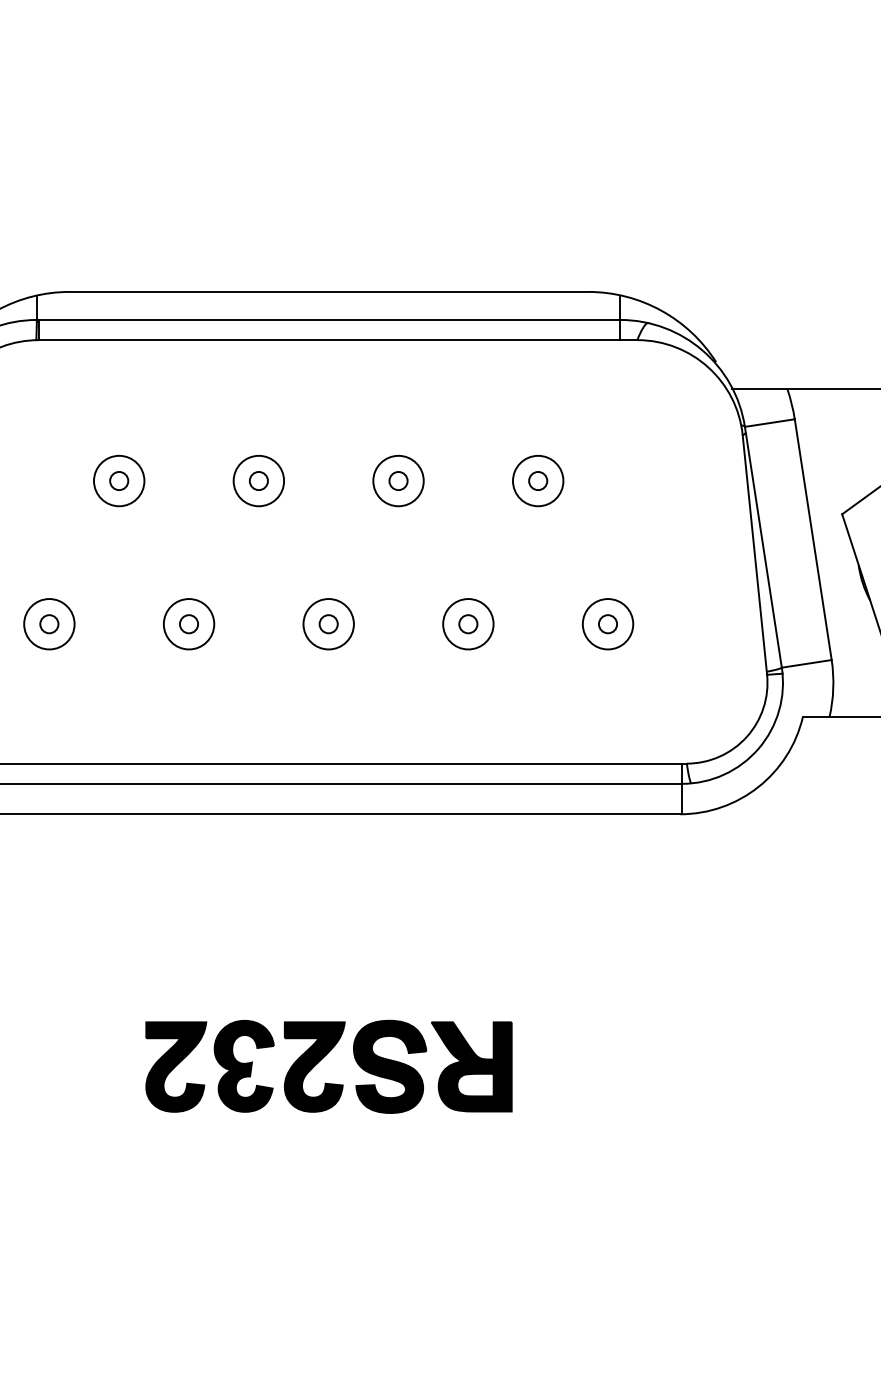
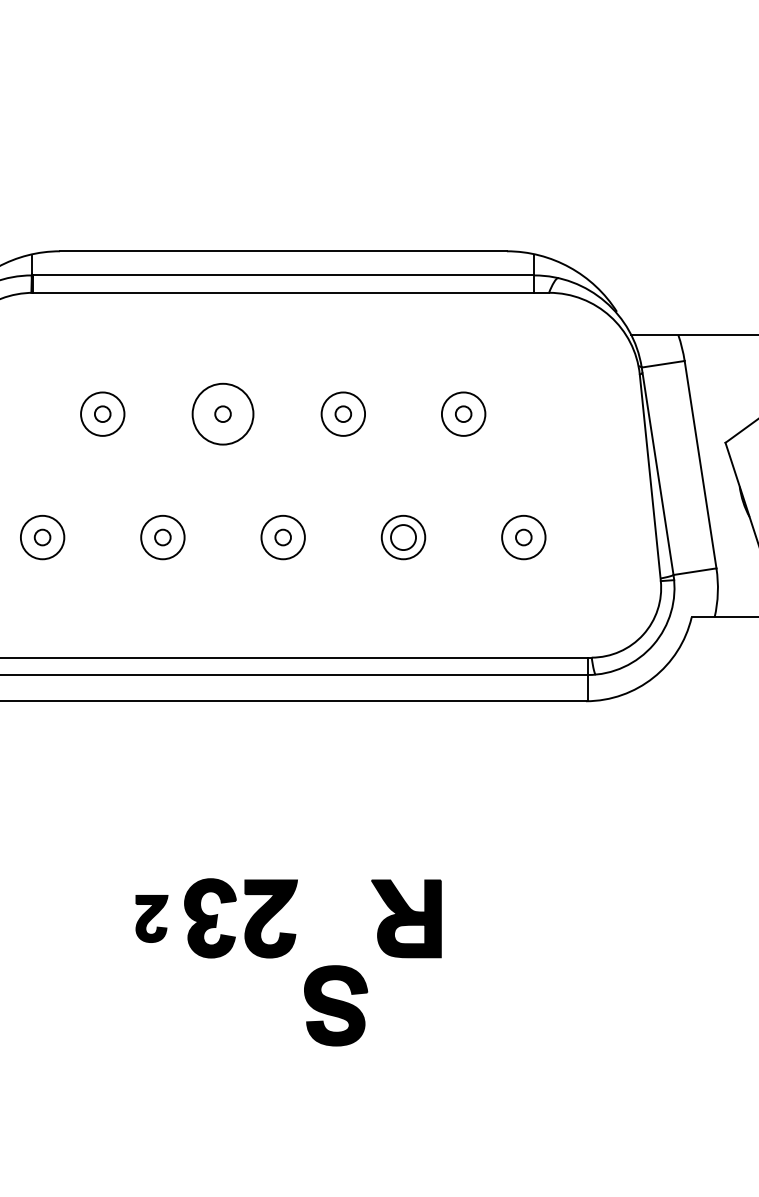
circle: (258, 480) -> (222, 413), size x1.4
circle: (468, 624) -> (403, 537), size x1.6
part: (176, 1066) -> (152, 918), size x0.6
part: (390, 1066) -> (336, 1005), moved

